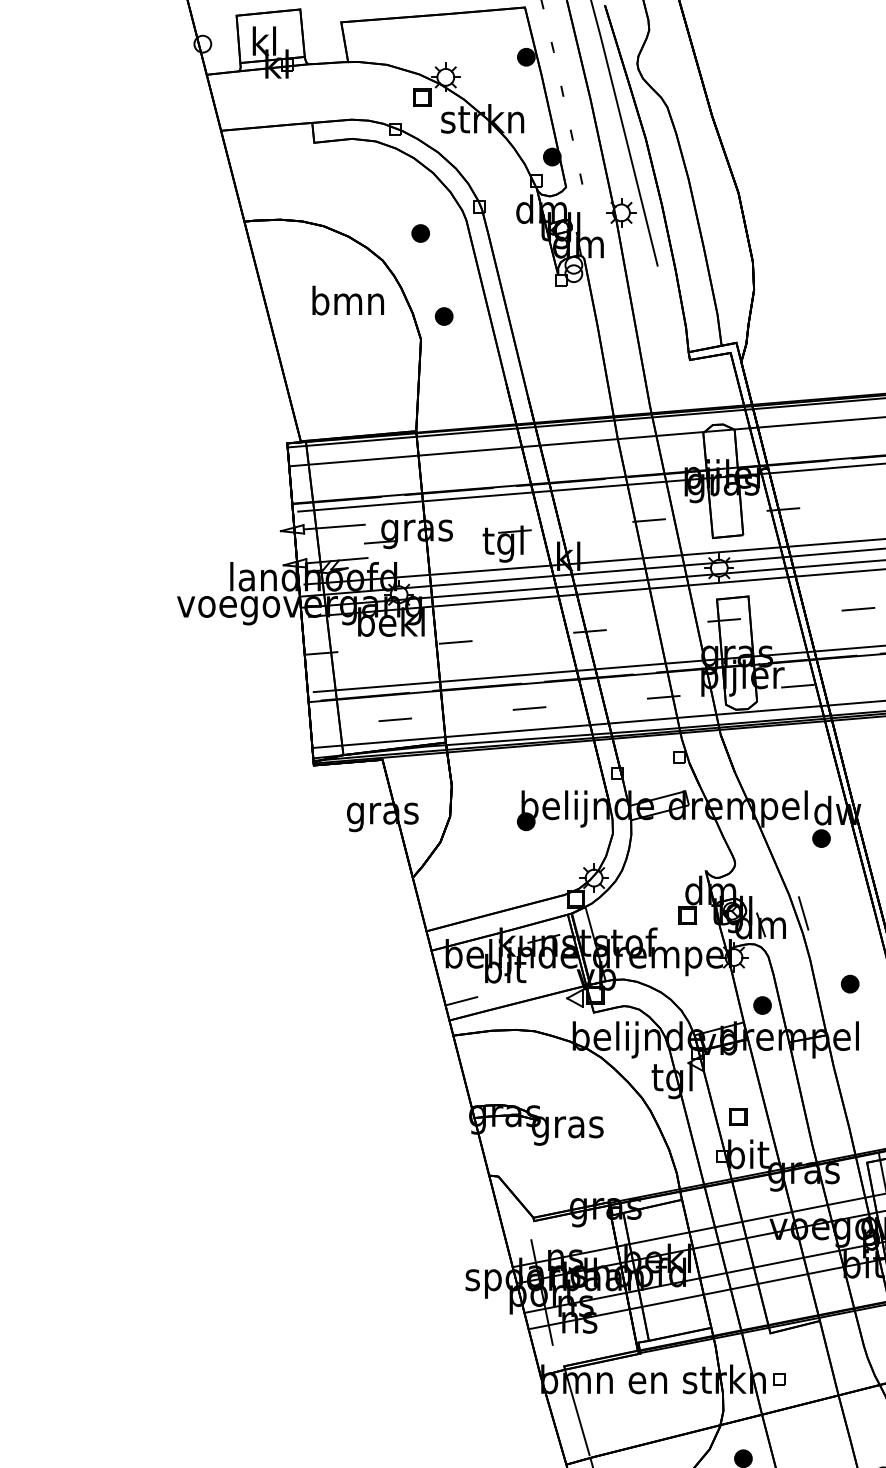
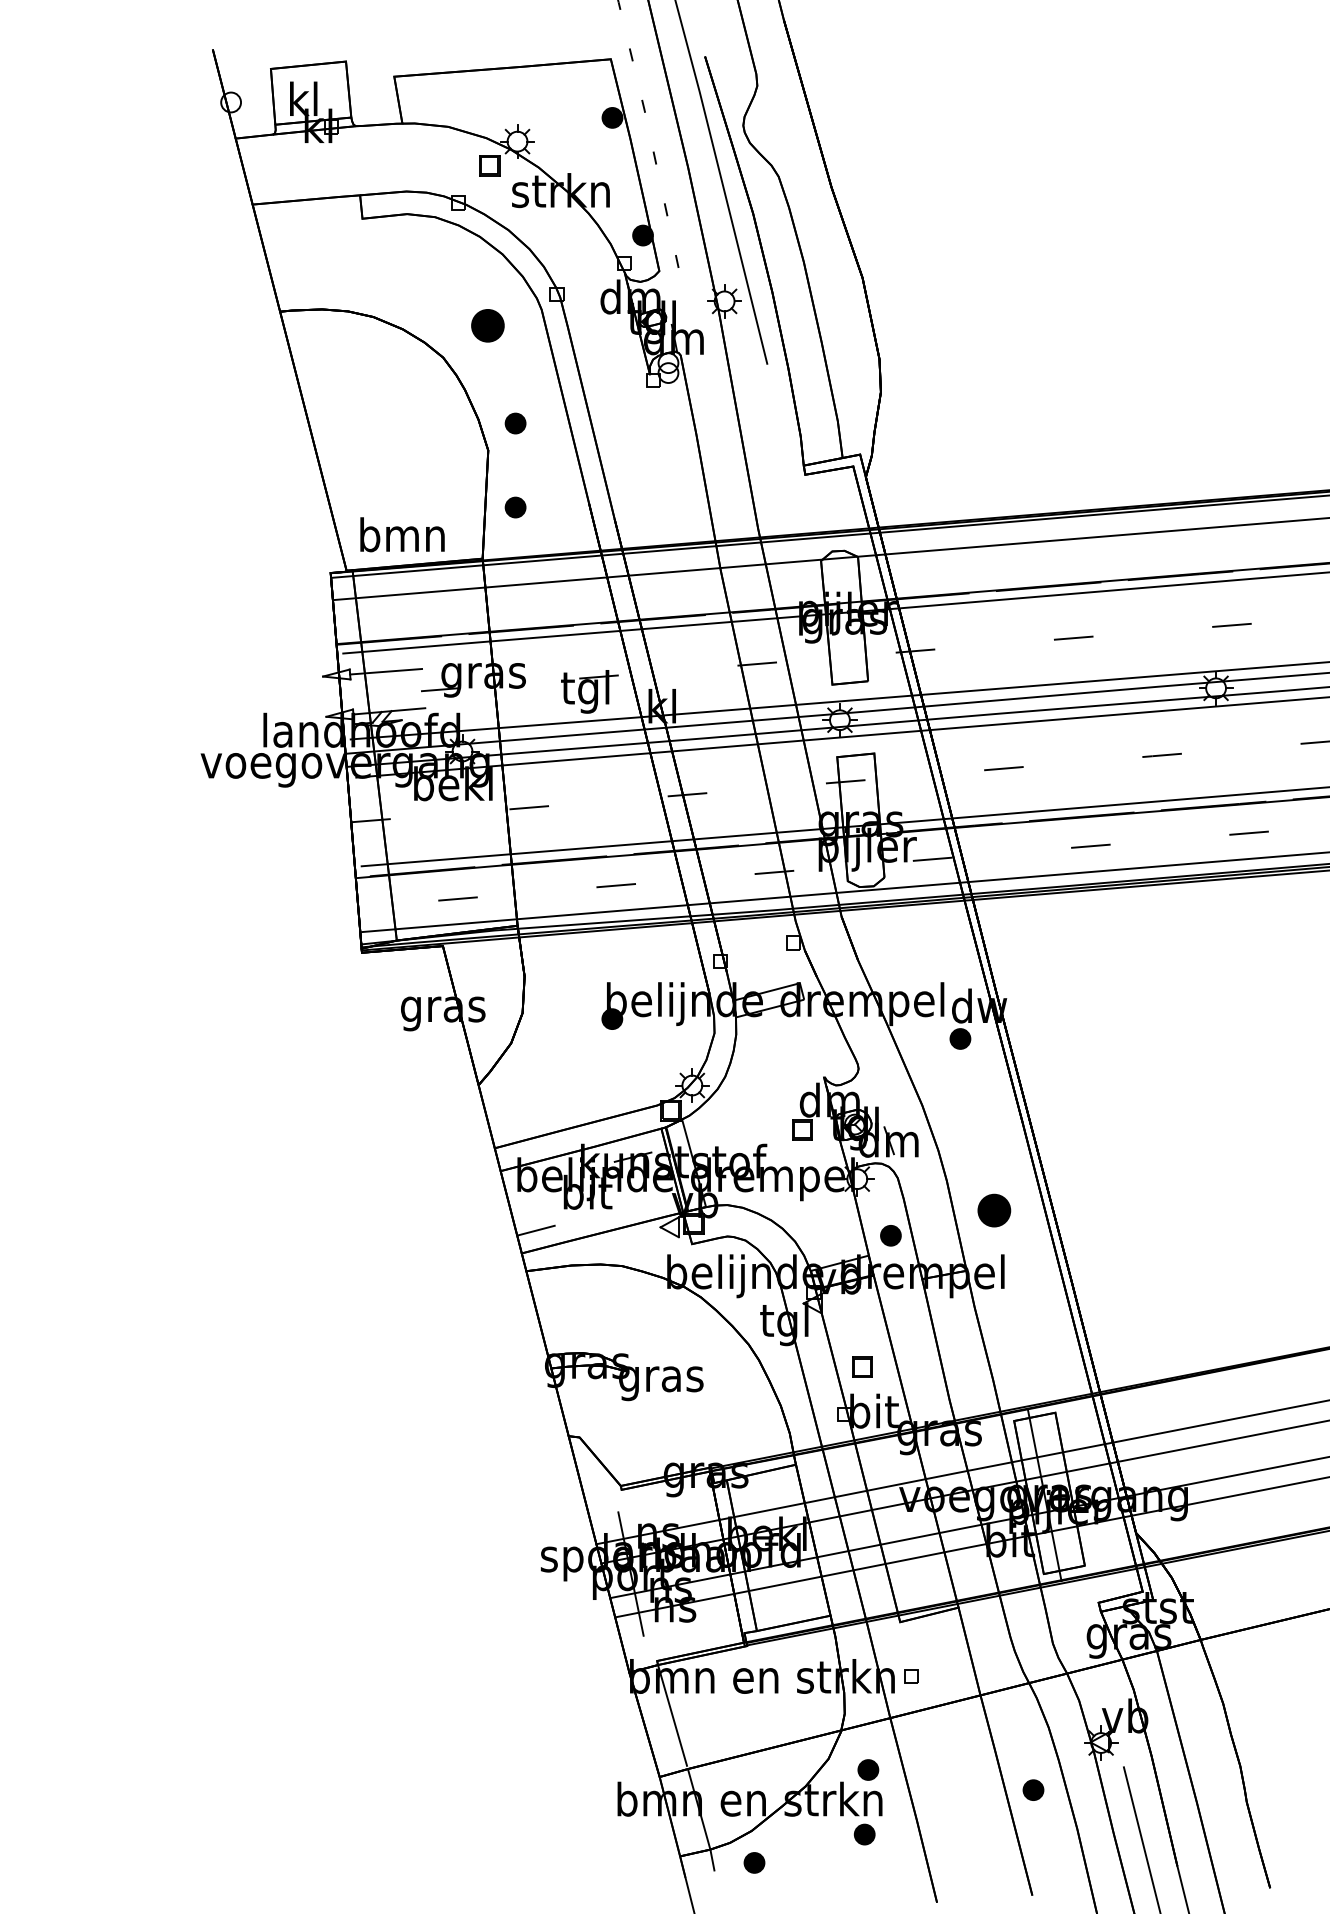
part: (420, 233) -> (487, 325), size x1.6
text: (348, 300) -> (402, 534), moved
part: (444, 387) -> (515, 507), added
line: (802, 913) -> (938, 1127), removed
part: (849, 984) -> (993, 1210), size x1.6

